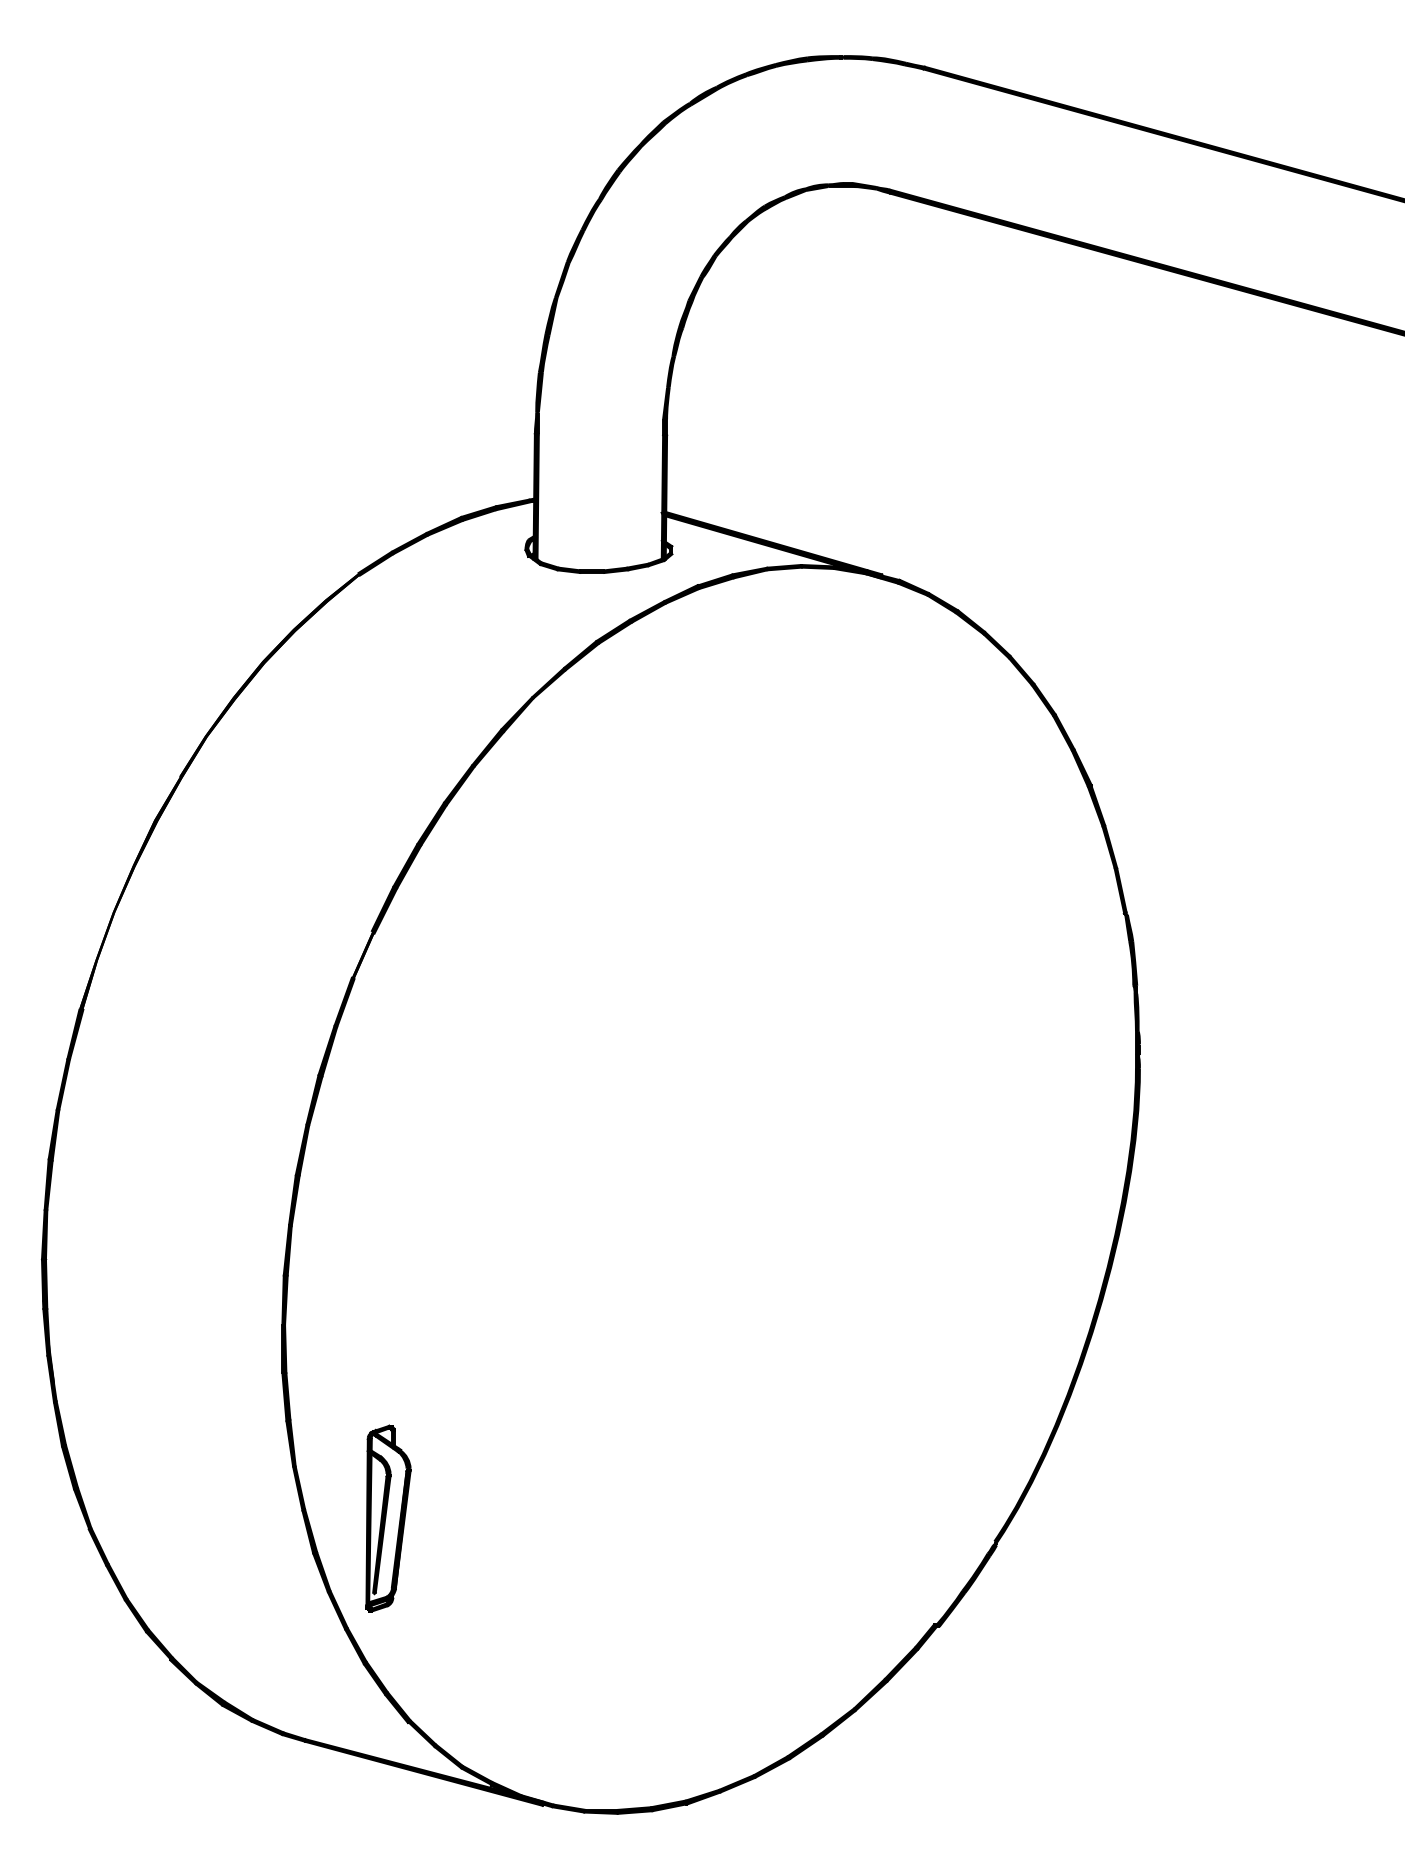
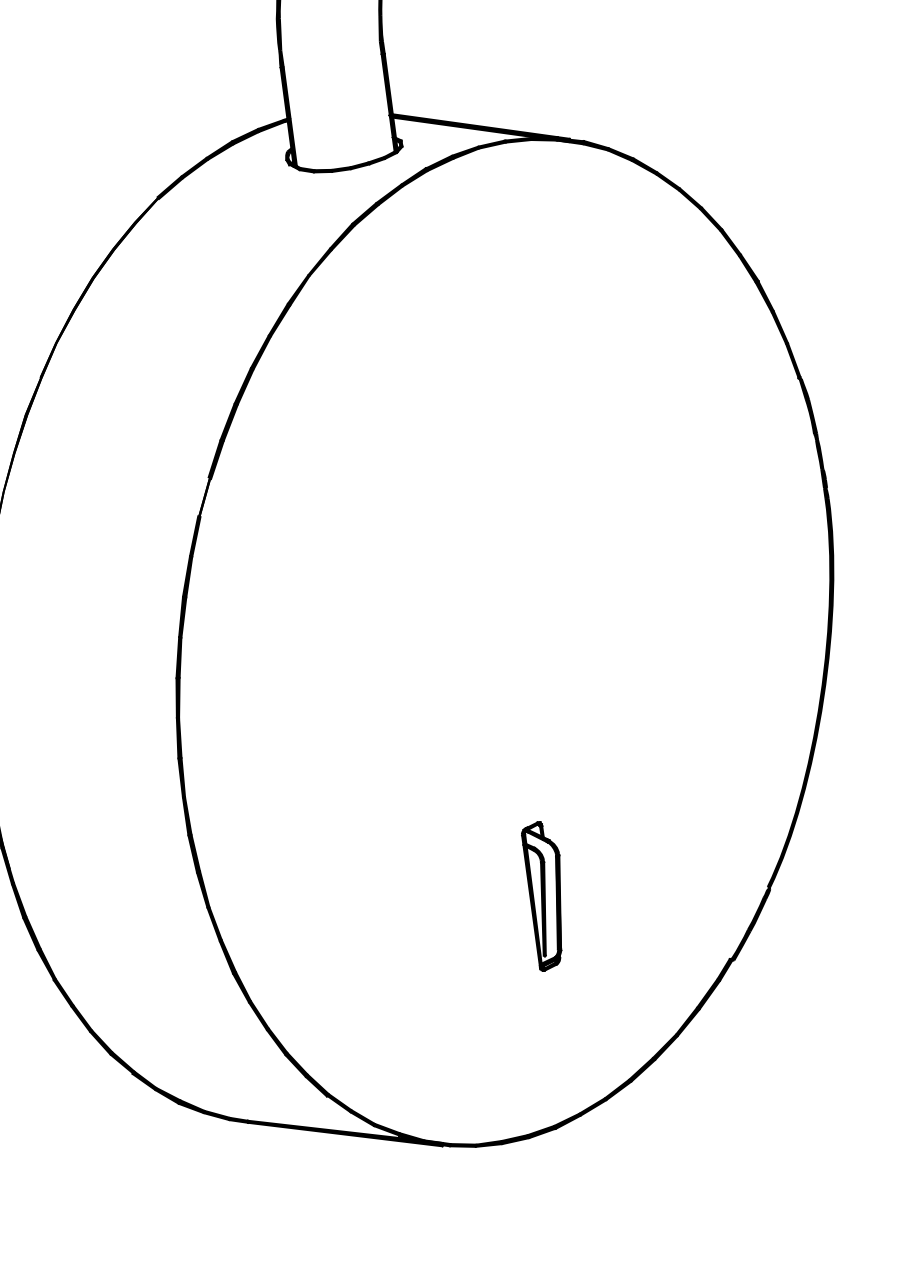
part: (388, 1518) -> (547, 895), moved

